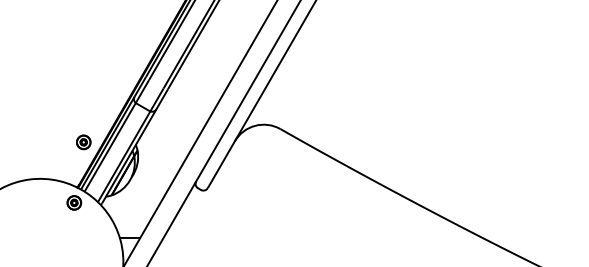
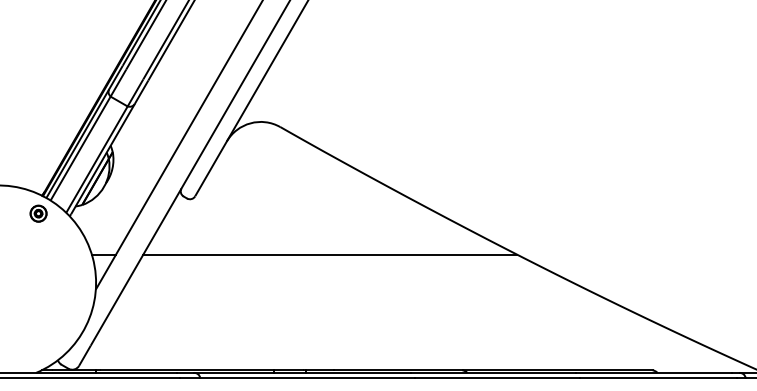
part: (83, 142) -> (49, 142), removed
line: (323, 237) -> (330, 254), added

